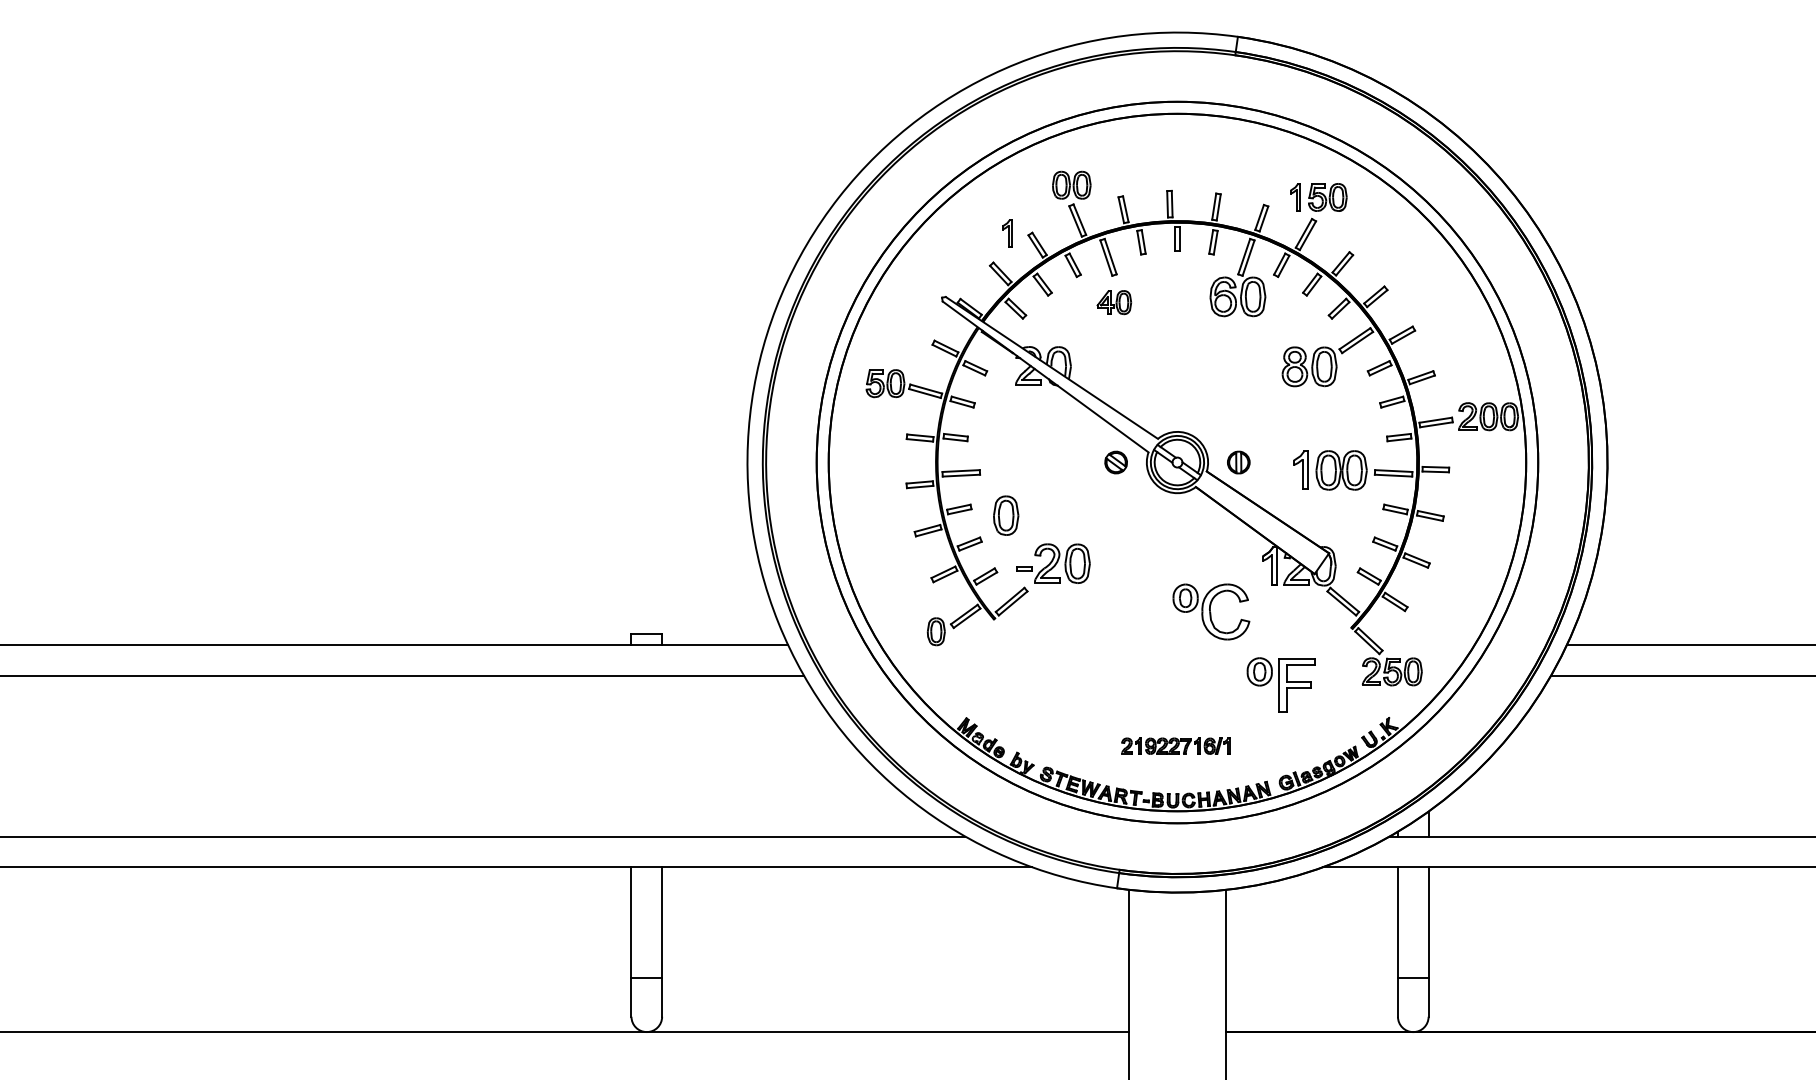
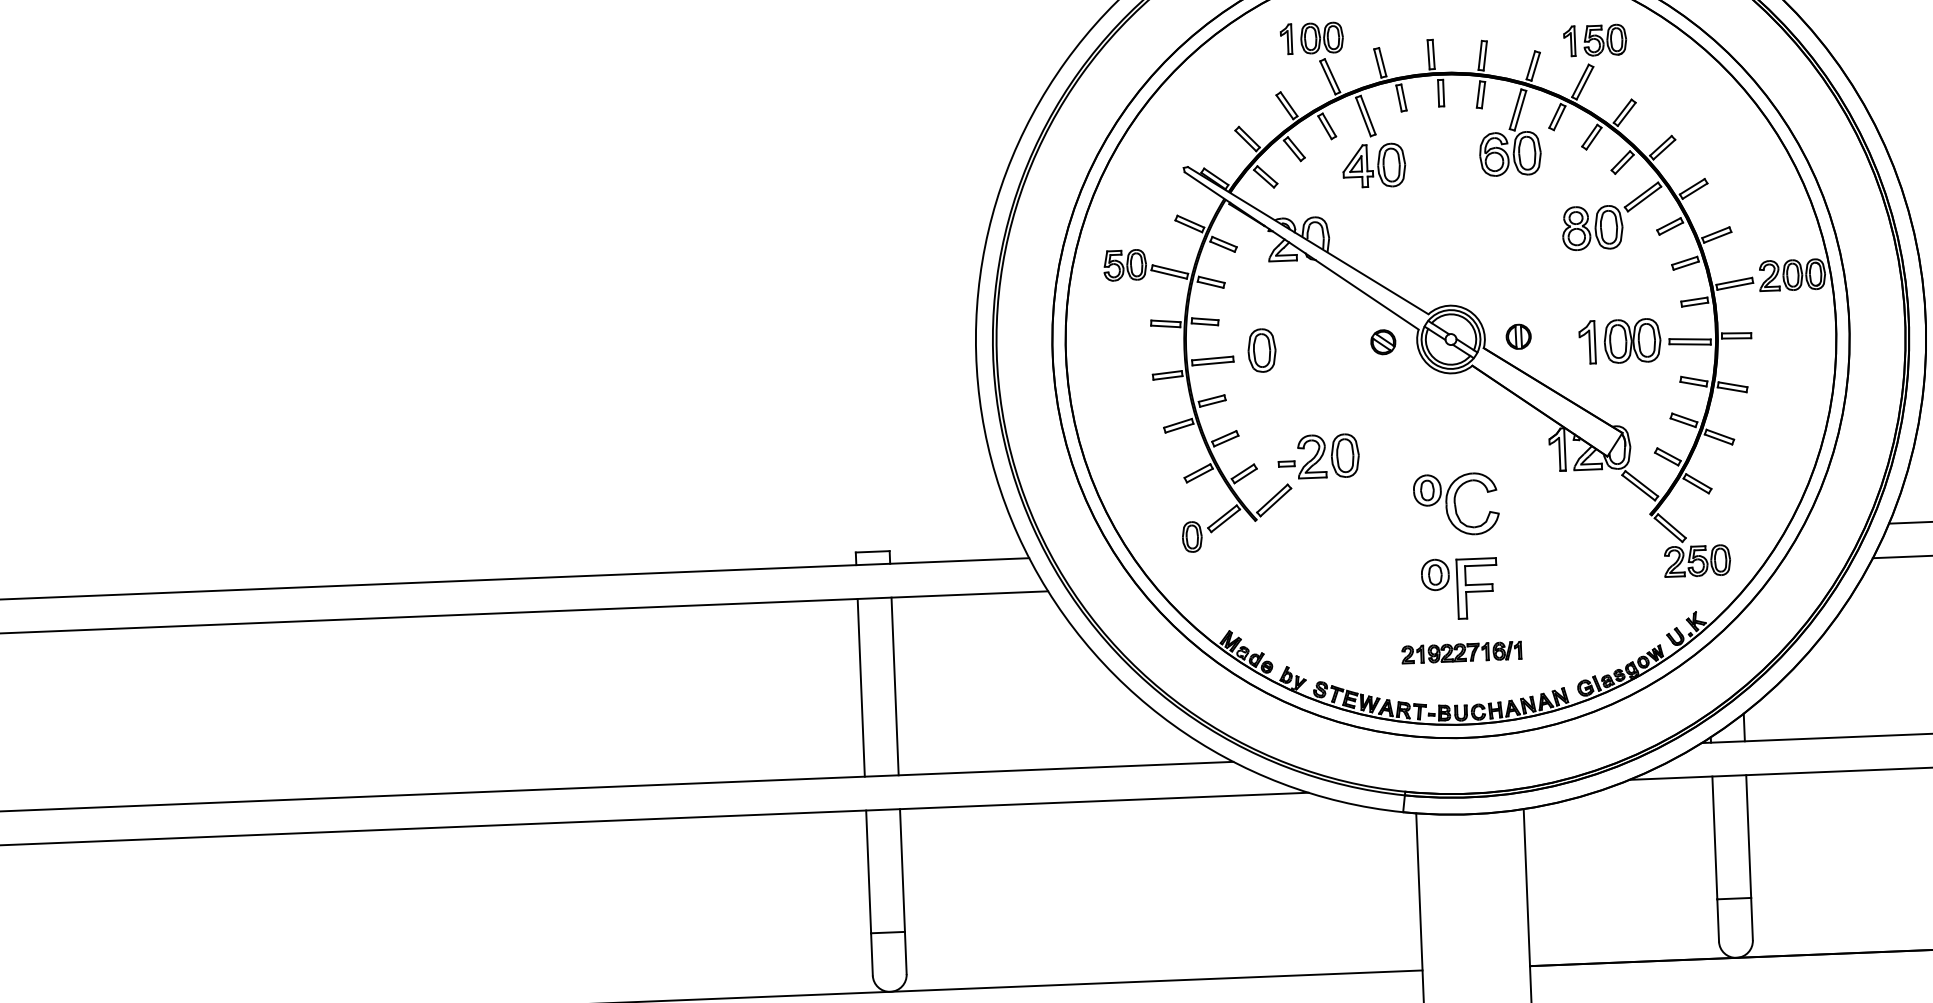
part: (1007, 233) -> (1286, 39), moved
part: (1114, 302) -> (1374, 165), size x1.67
part: (1006, 515) -> (1262, 350), moved
part: (1211, 611) -> (1456, 504), moved
part: (1280, 684) -> (1458, 587), moved
line: (631, 755) -> (861, 687), added
line: (662, 755) -> (895, 685), added

